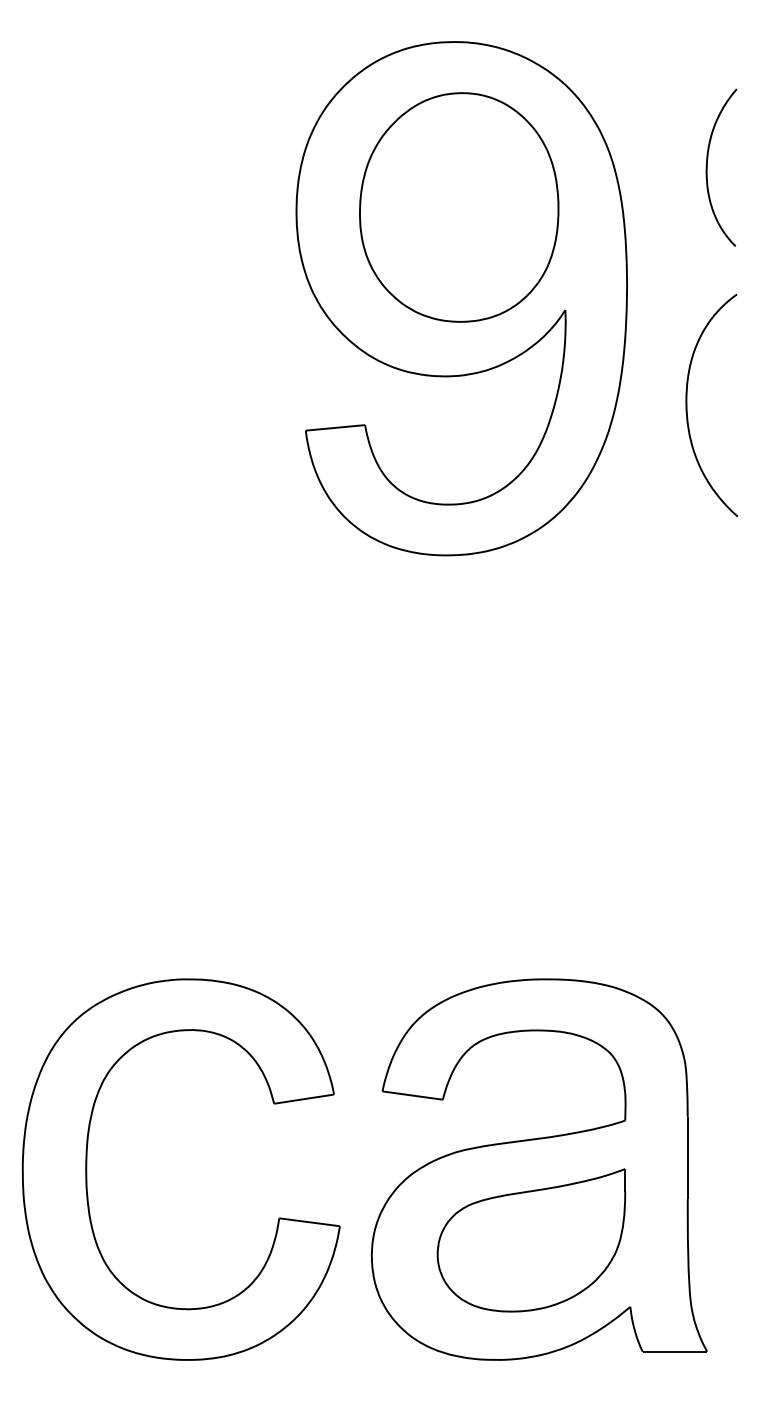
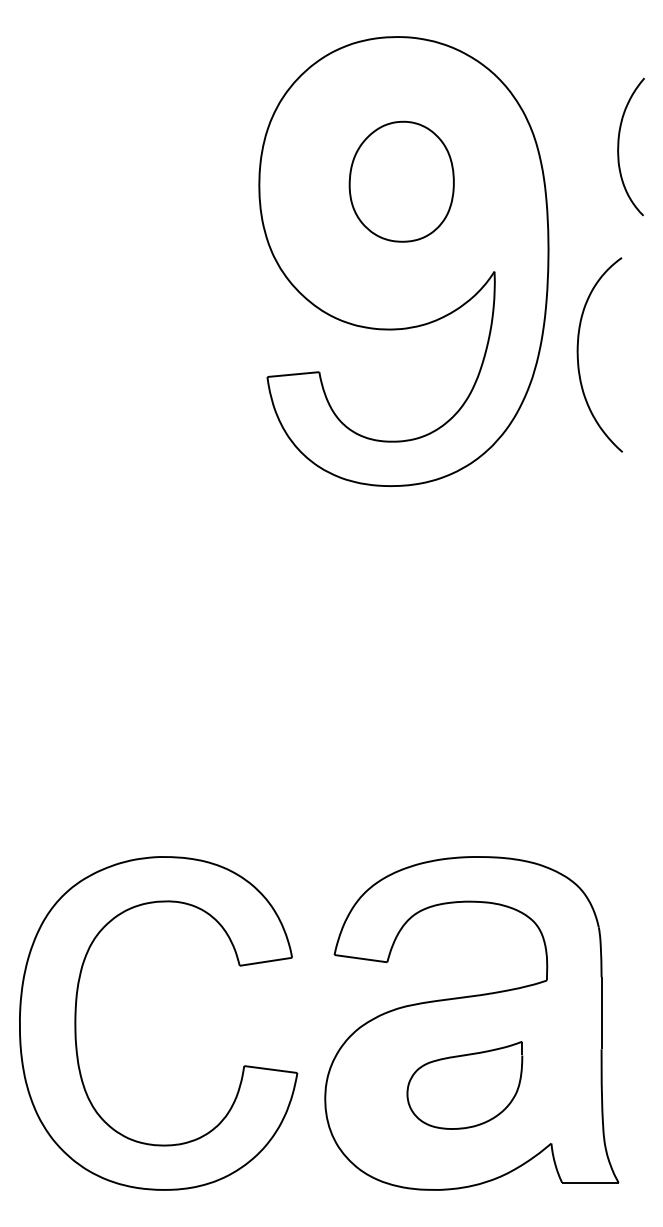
part: (459, 207) -> (401, 181), size x0.6
curve: (687, 404) -> (578, 354), moved
part: (531, 1240) -> (464, 1085), size x0.7

